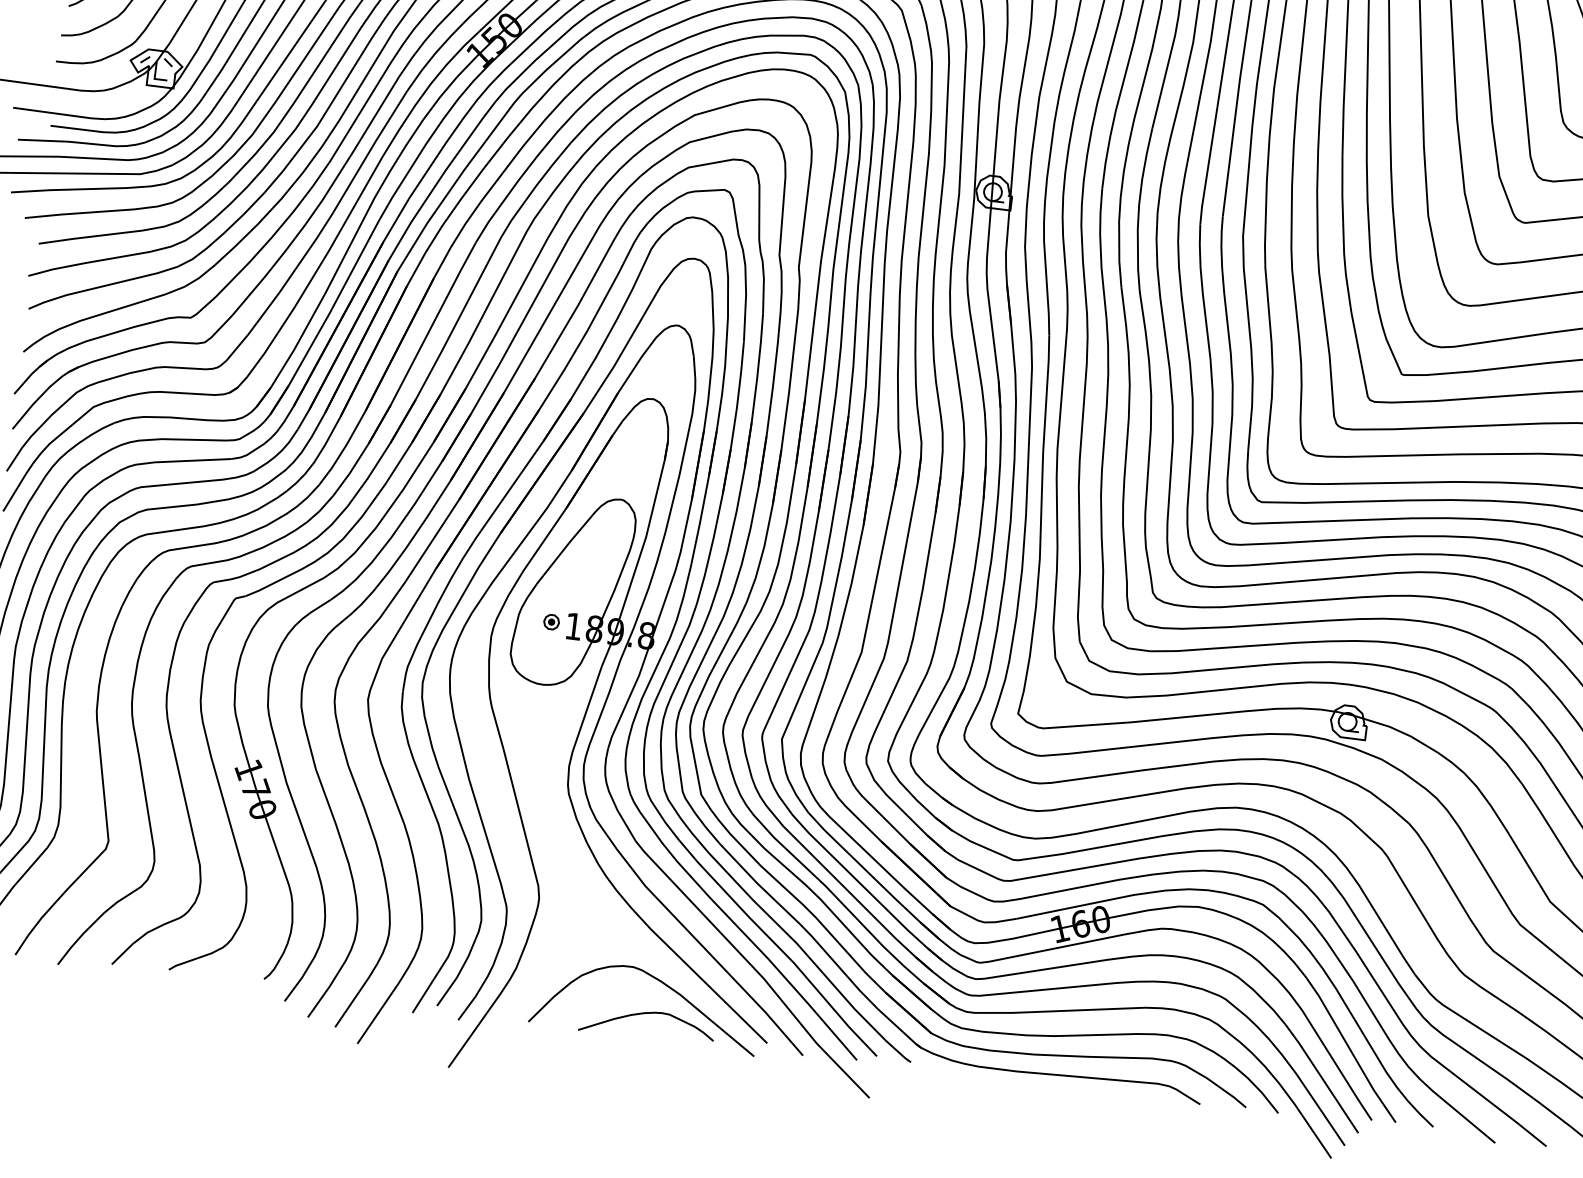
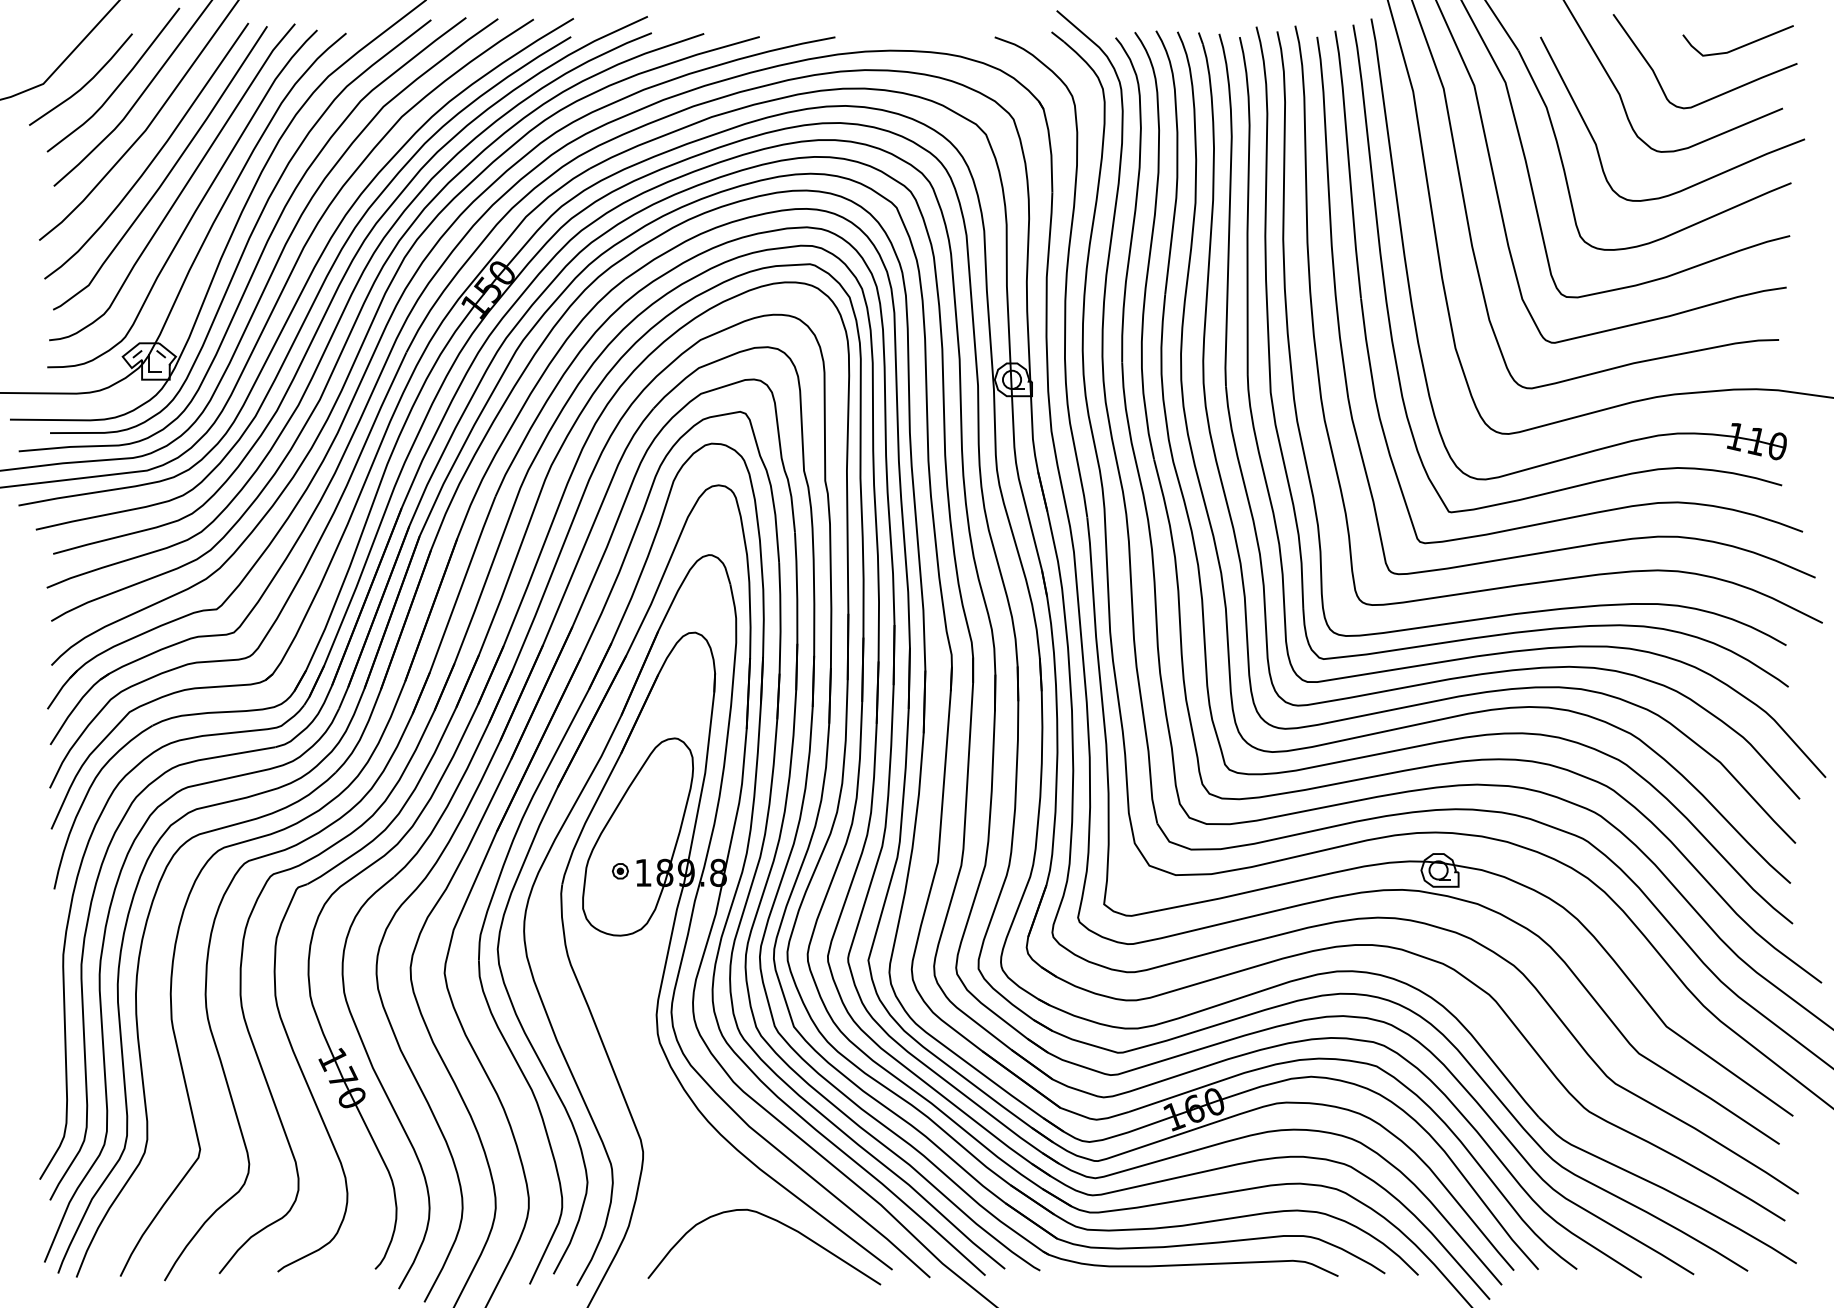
curve: (648, 1014) -> (768, 1255), removed

